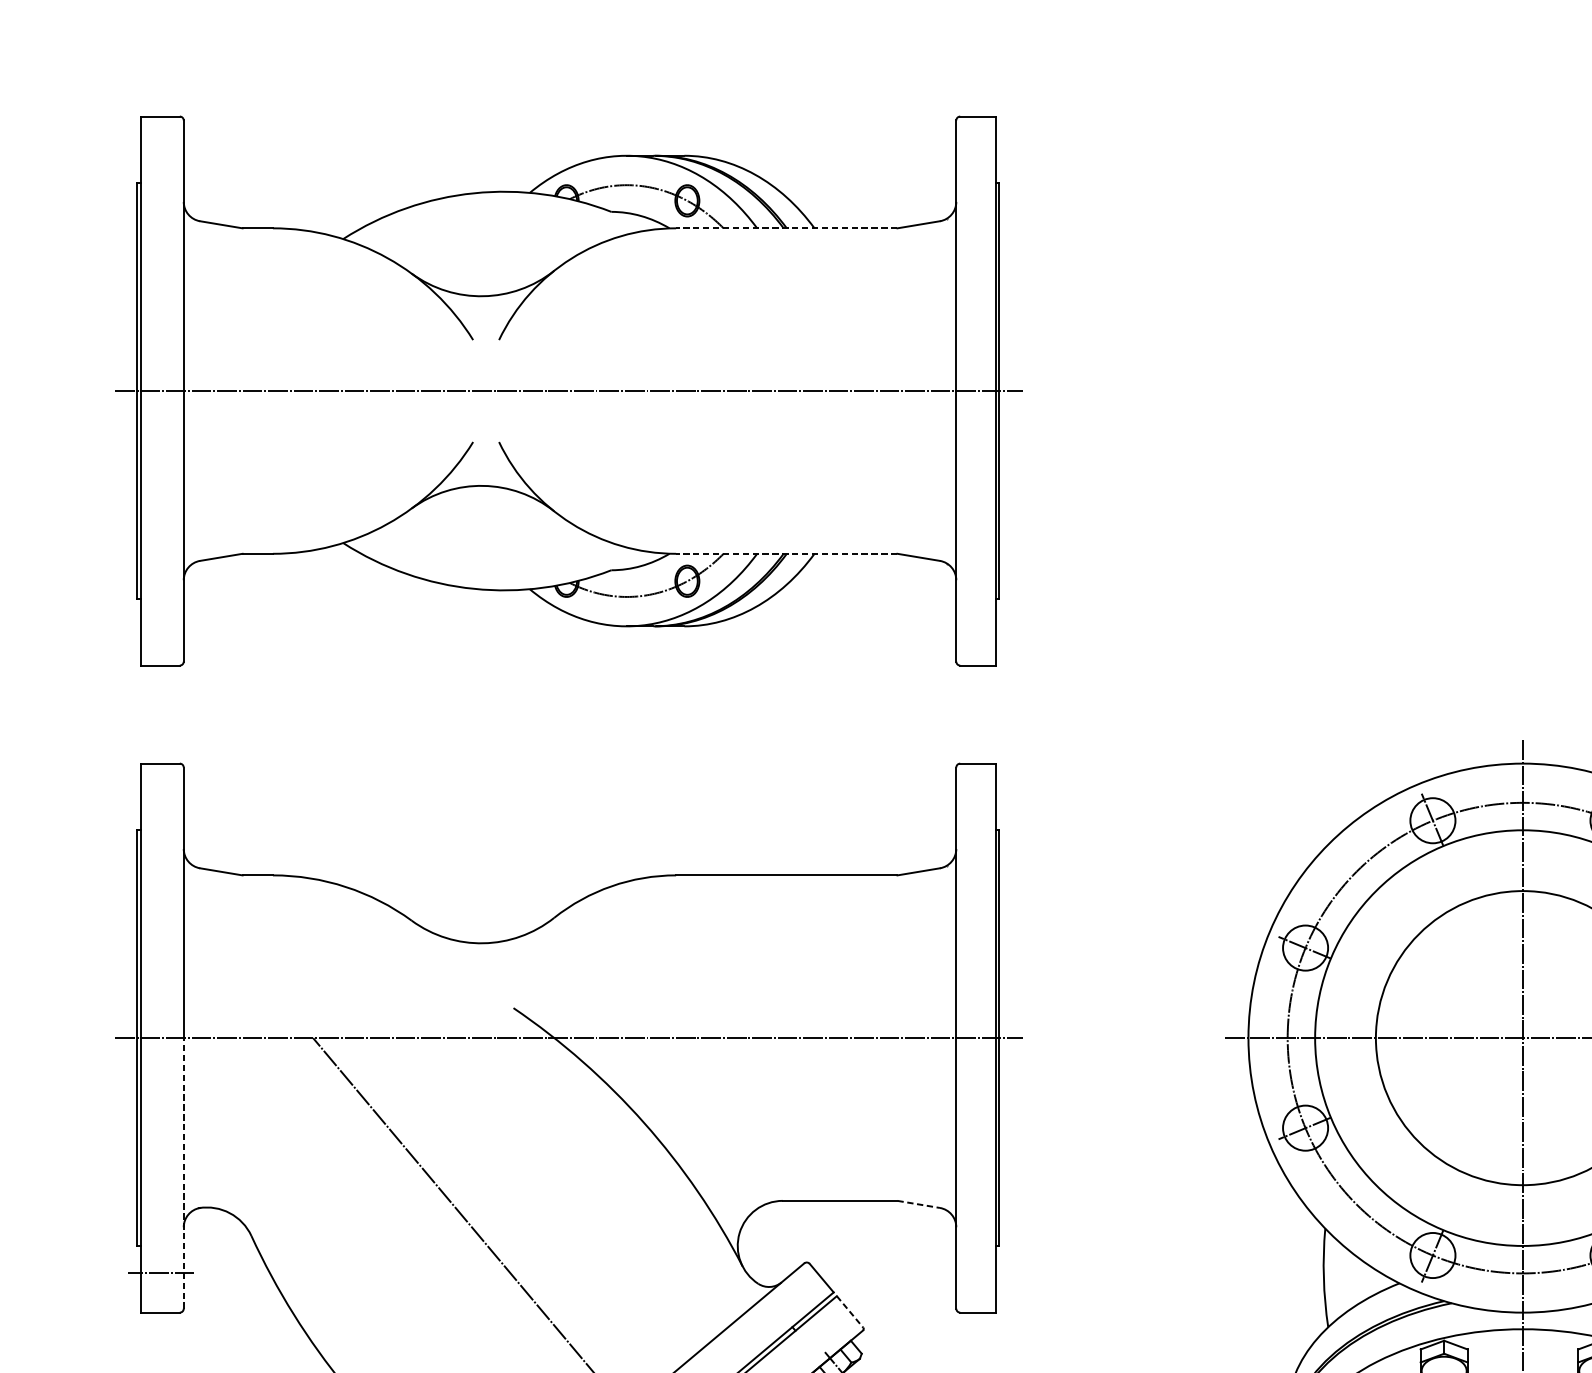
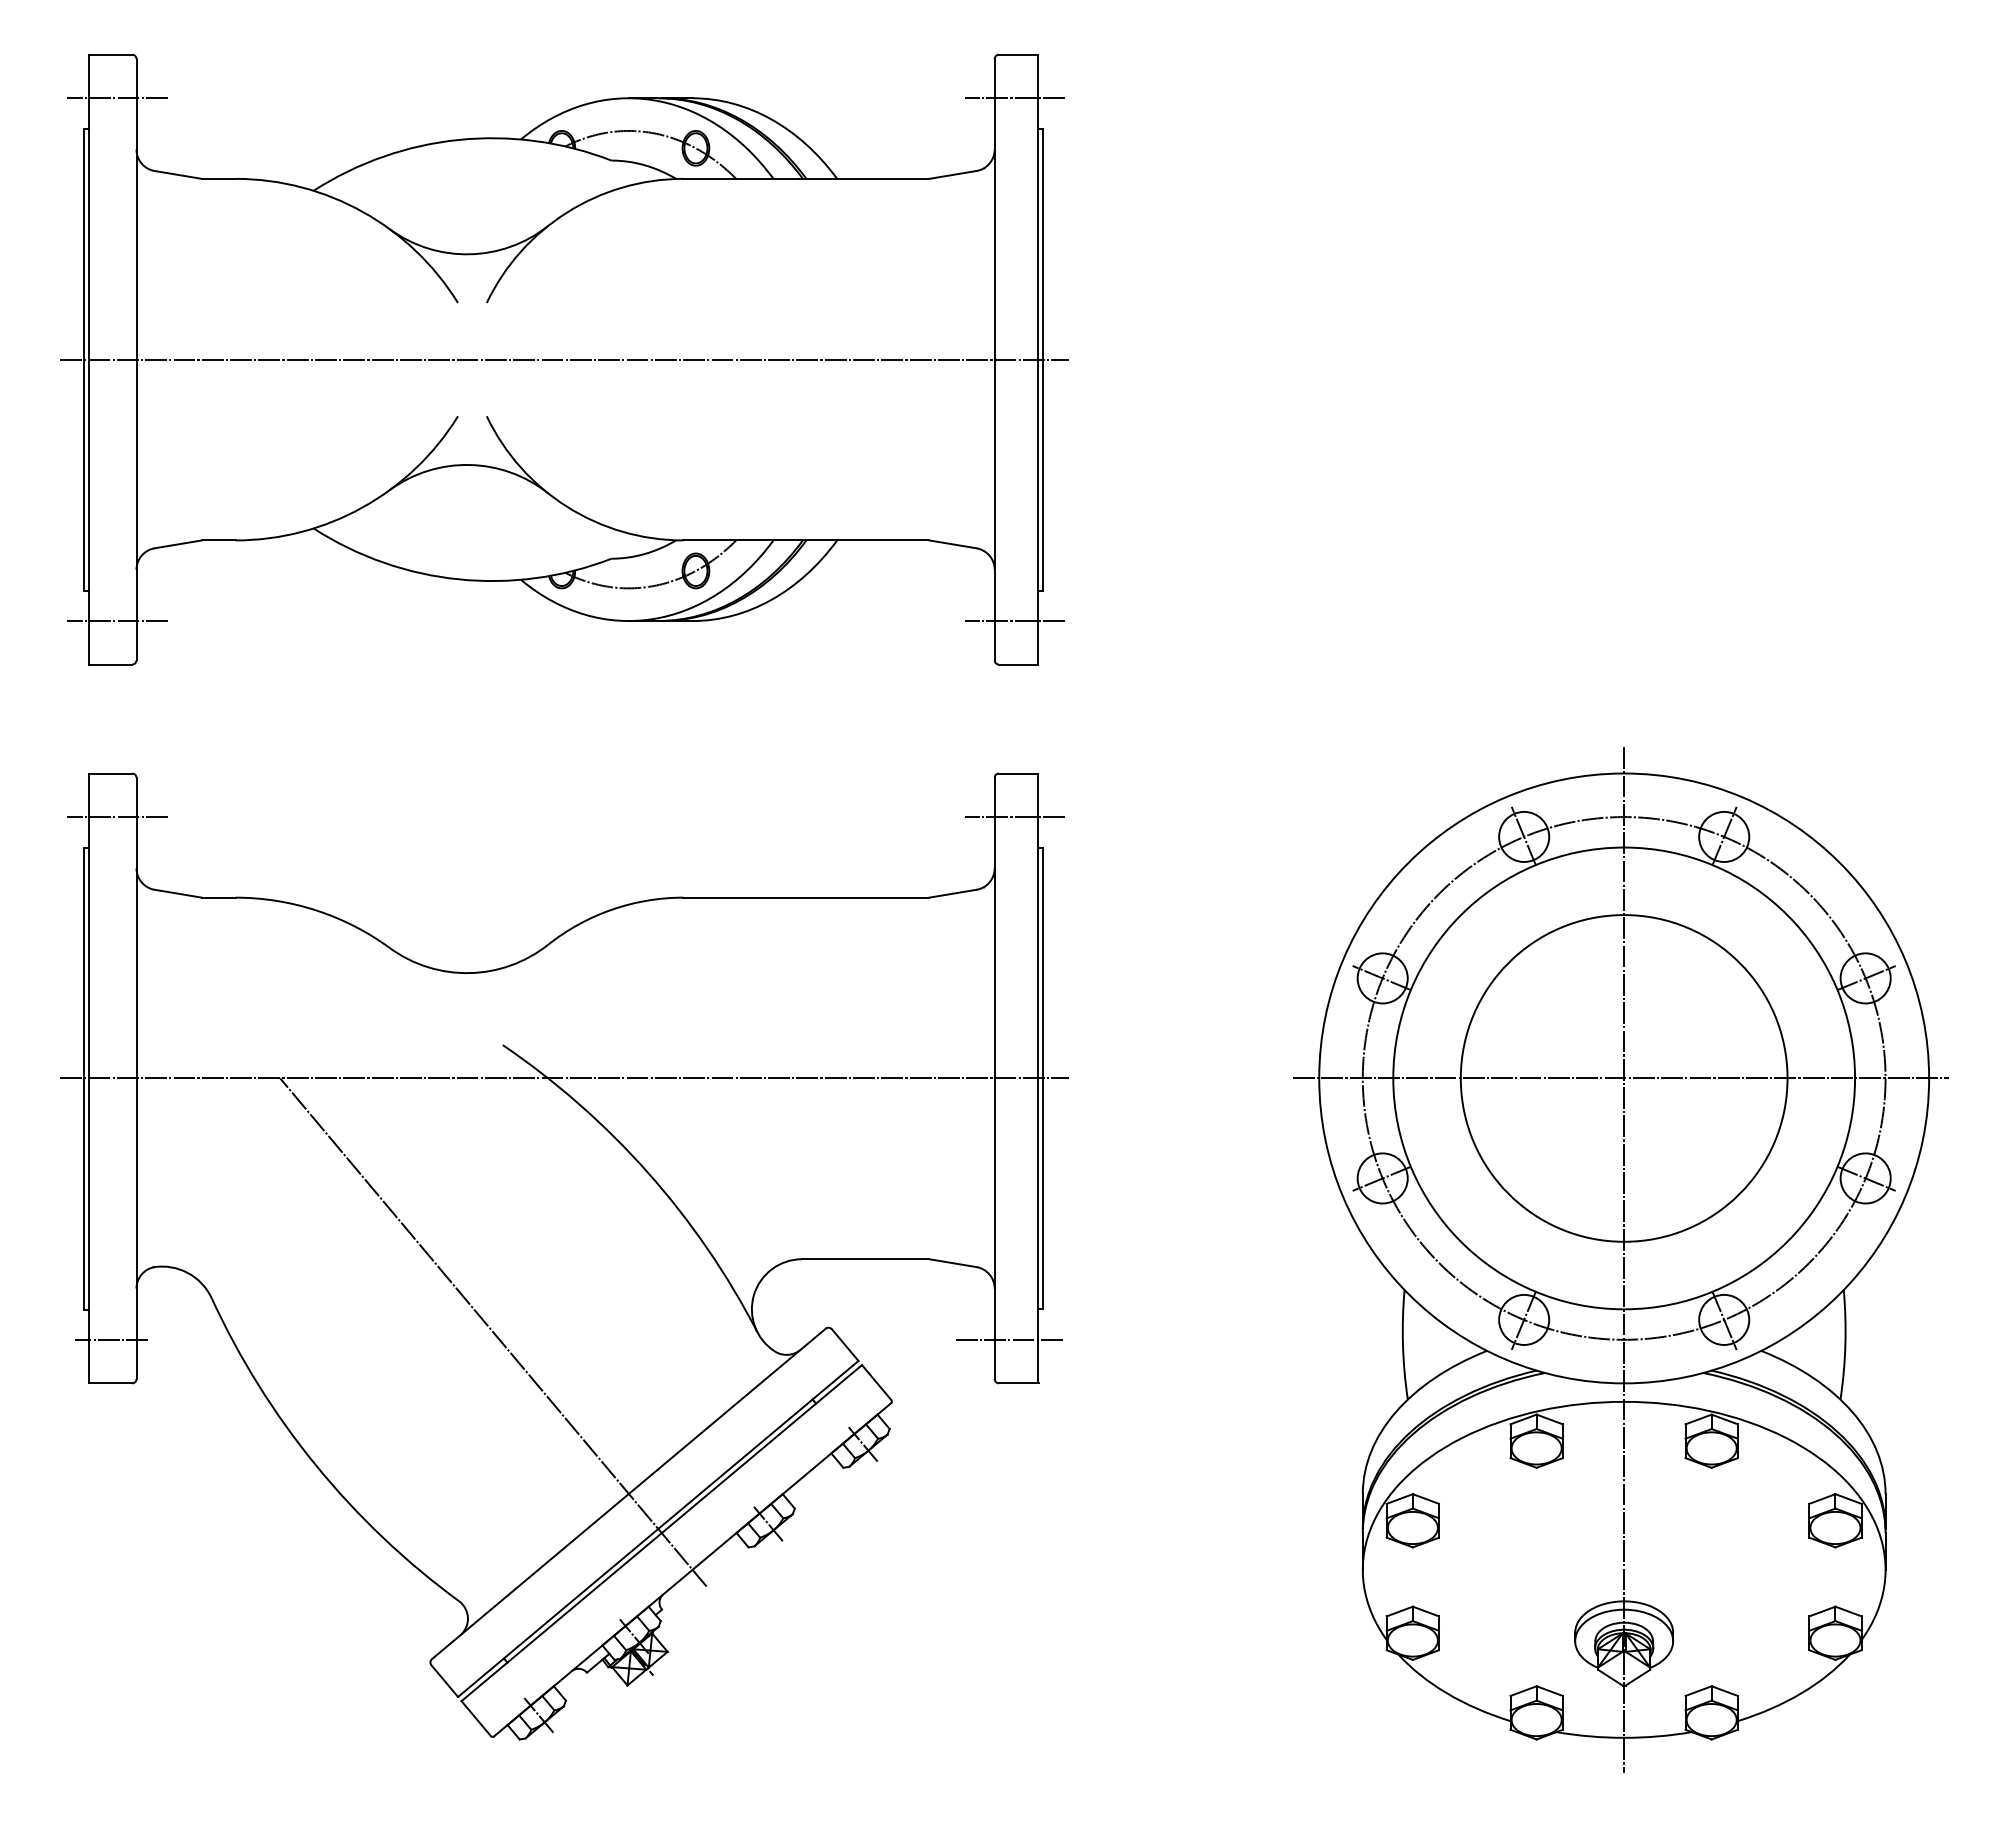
line: (166, 155) -> (117, 98), added
line: (974, 155) -> (1014, 98), added
line: (786, 228) -> (806, 178), dashed -> solid
line: (786, 553) -> (806, 540), dashed -> solid
line: (166, 626) -> (117, 621), added
line: (974, 626) -> (1014, 621), added
line: (166, 803) -> (117, 817), added
line: (974, 803) -> (1014, 817), added
line: (183, 1173) -> (136, 1228), dashed -> solid
line: (918, 1204) -> (952, 1263), dashed -> solid
line: (969, 1273) -> (1009, 1339), added
line: (849, 1311) -> (876, 1382), dashed -> solid

